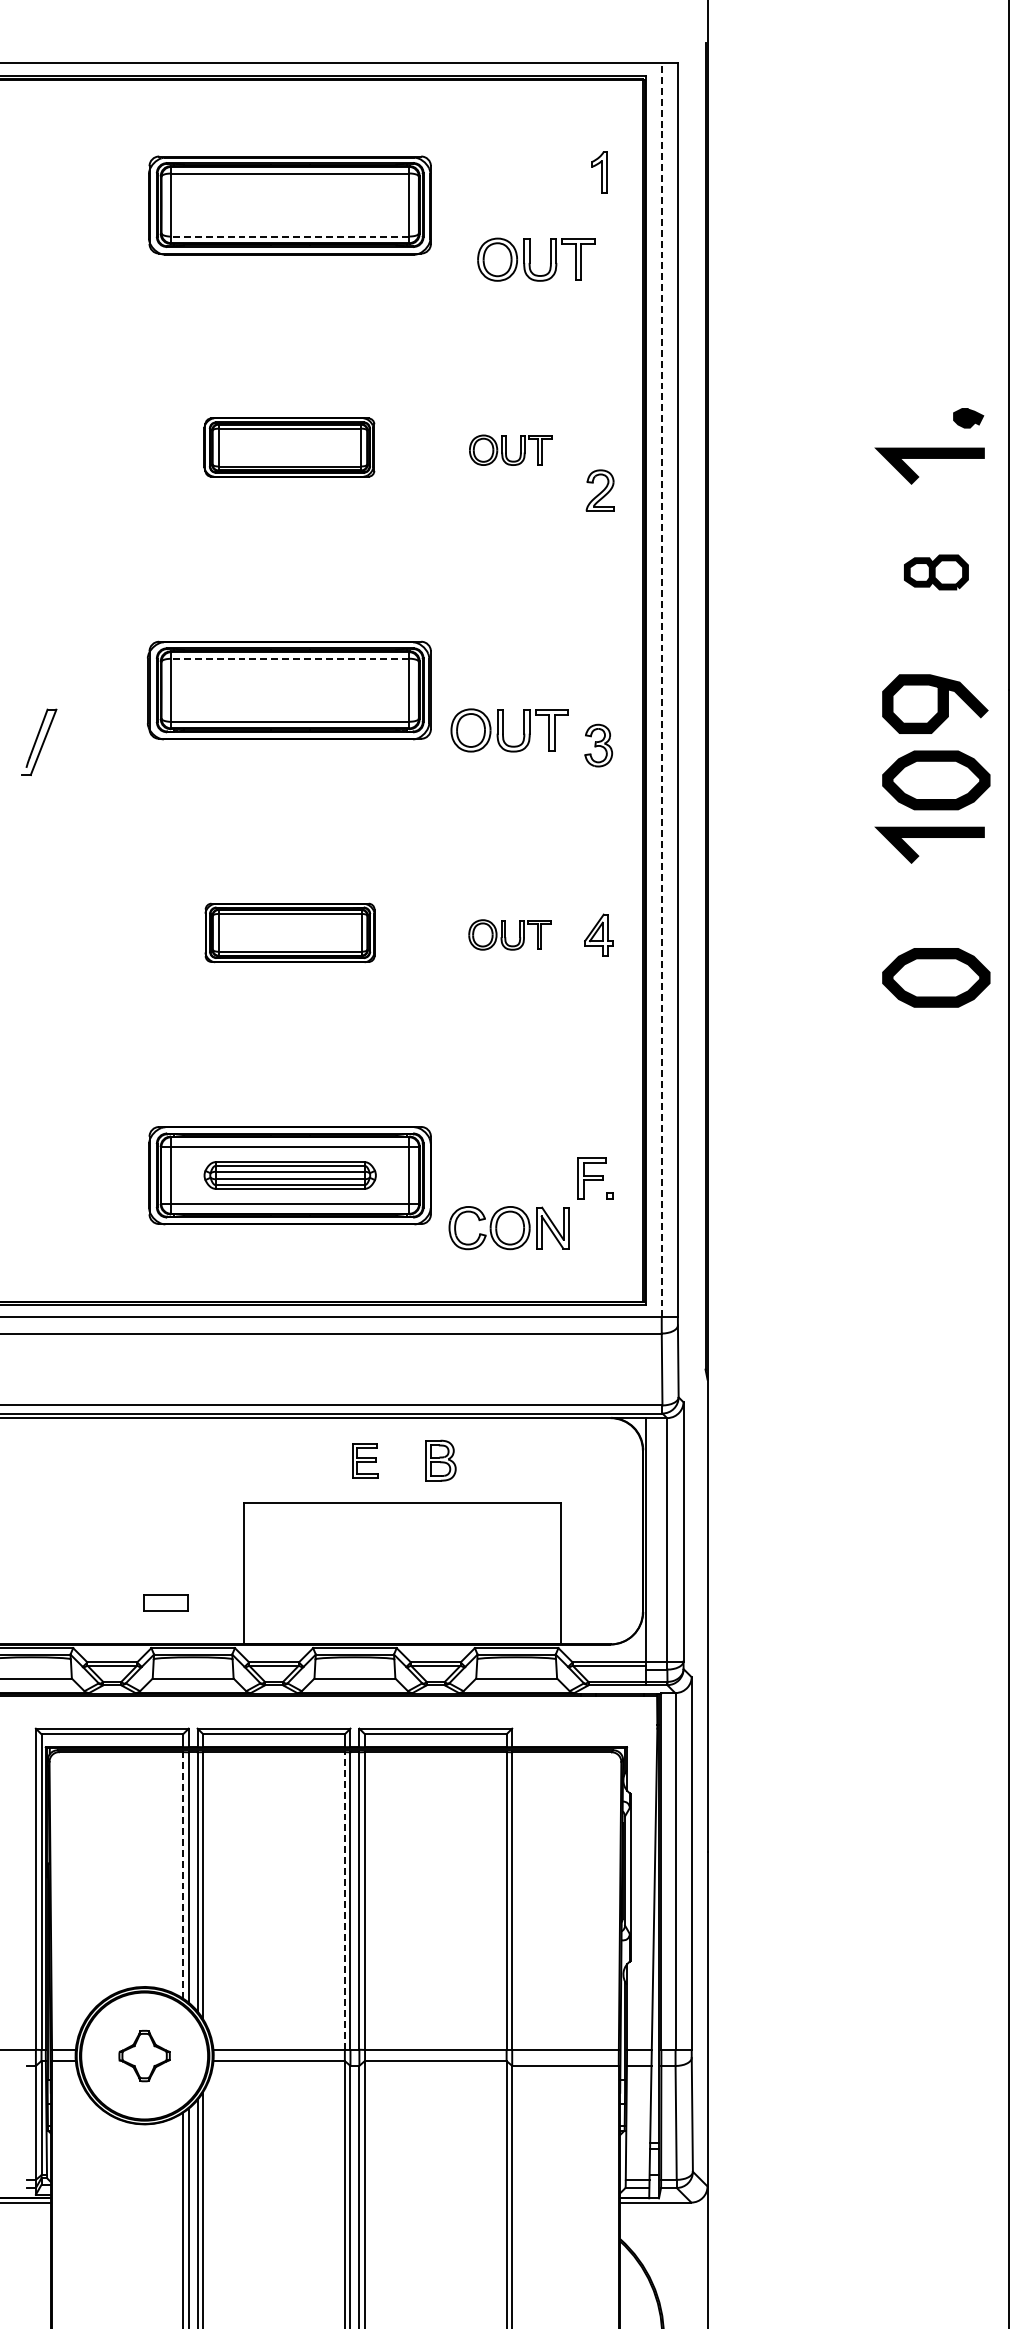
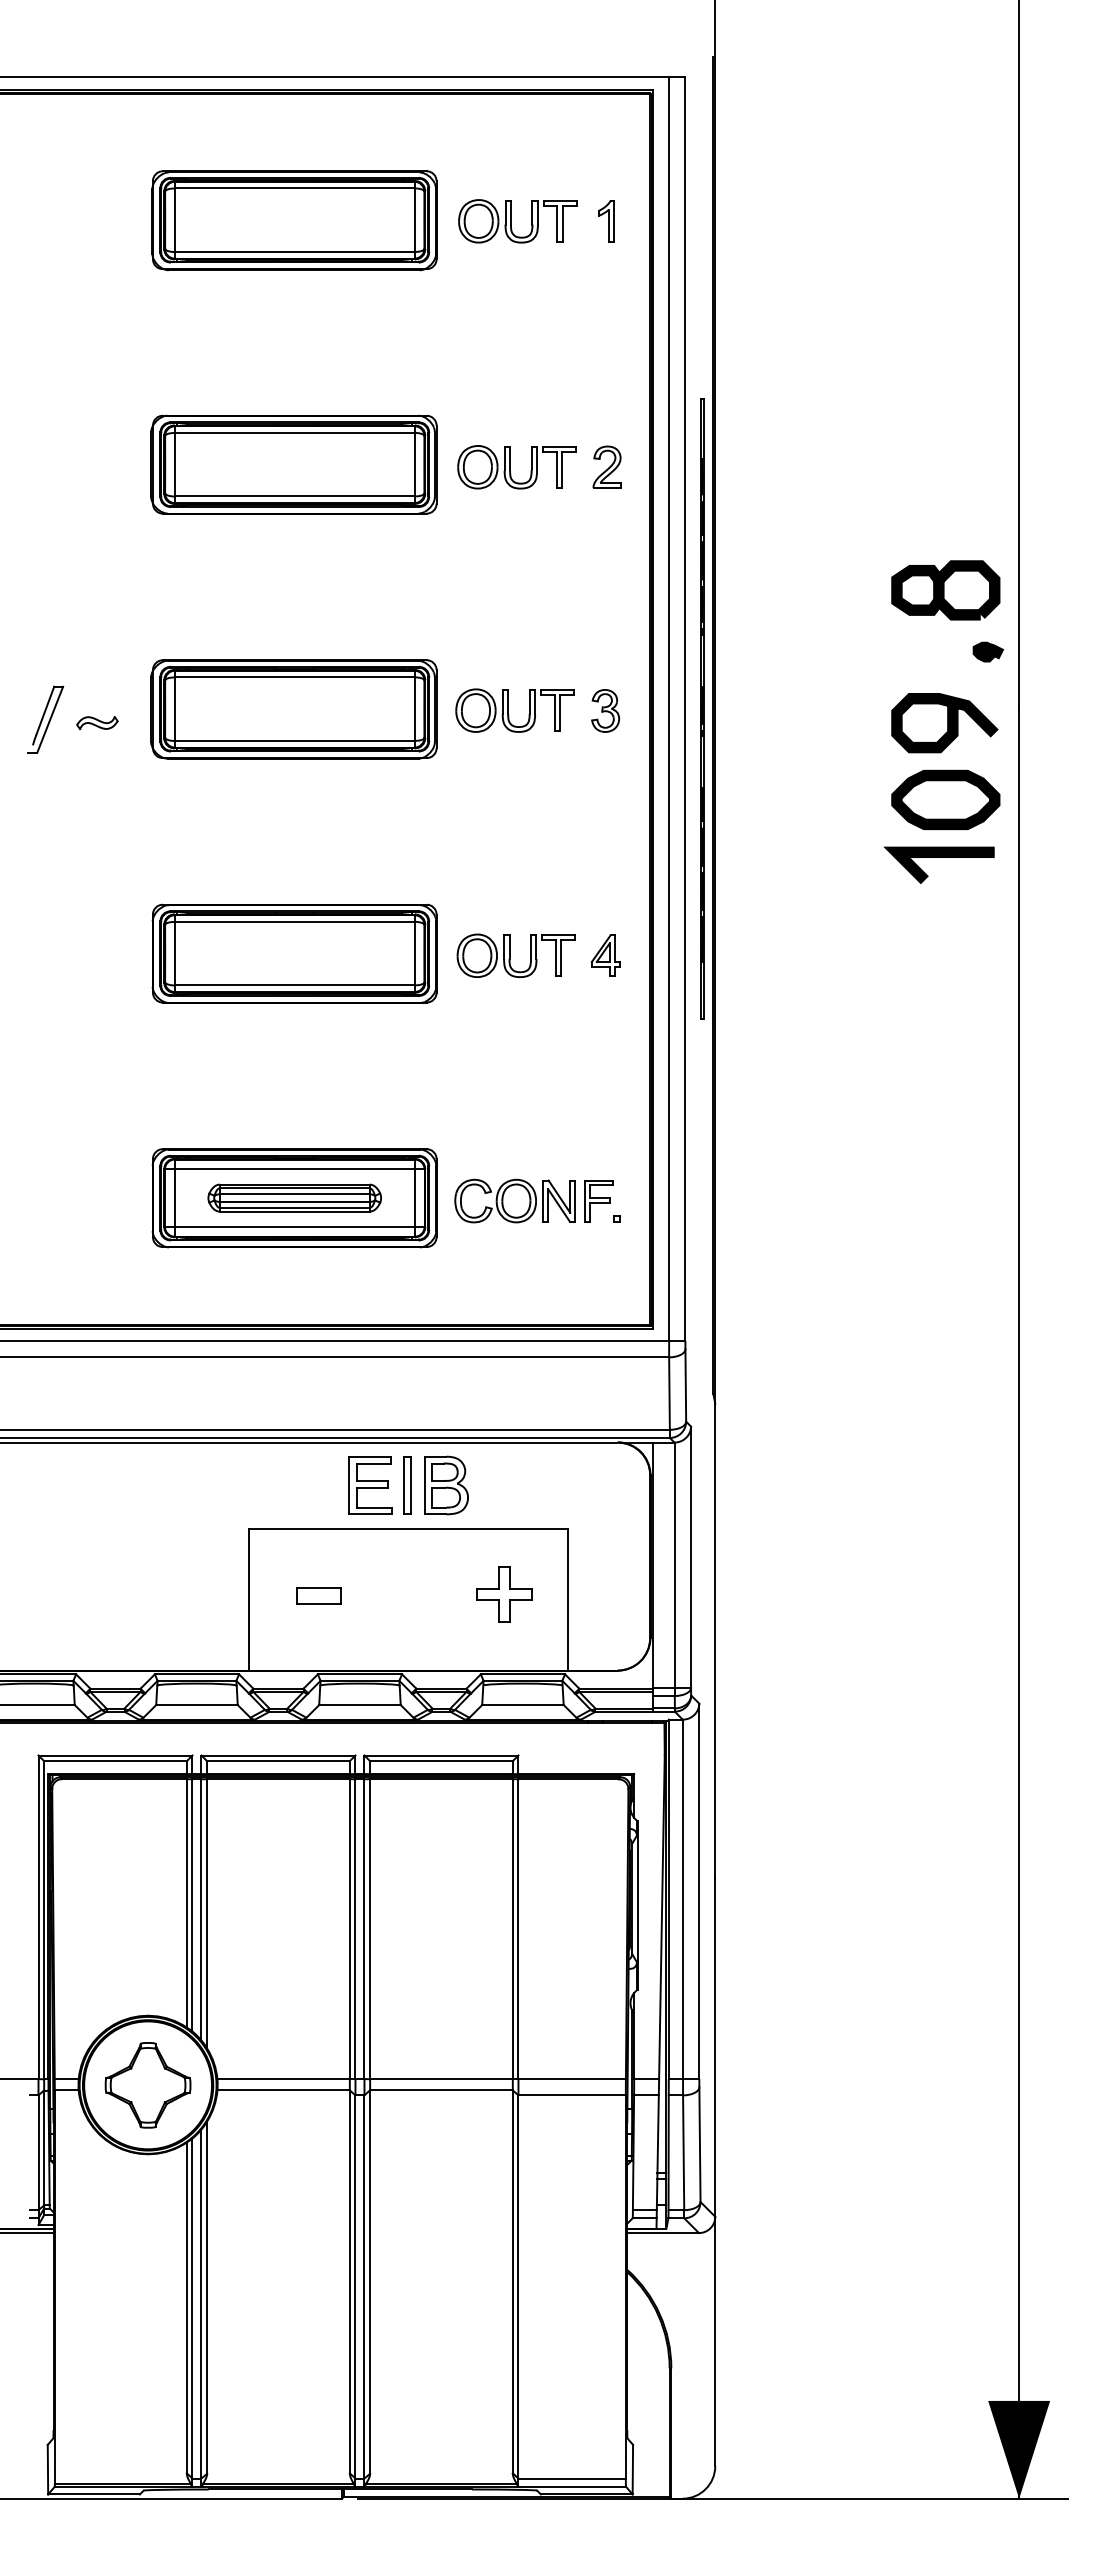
part: (599, 172) -> (606, 221), moved
line: (289, 237) -> (294, 252), dashed -> solid
part: (536, 259) -> (517, 221), moved
part: (967, 417) -> (987, 651), moved
part: (288, 447) -> (293, 464), size x1.67
part: (510, 450) -> (516, 467), size x1.43
line: (929, 458) -> (938, 475), removed
part: (599, 490) -> (606, 466), moved
part: (936, 572) -> (945, 590), size x1.67
line: (289, 658) -> (294, 677), dashed -> solid
line: (694, 689) -> (702, 708), added
line: (662, 690) -> (669, 709), dashed -> solid
part: (94, 704) -> (97, 723), added
part: (509, 730) -> (514, 710), moved
part: (38, 742) -> (45, 719), moved
part: (598, 745) -> (605, 710), moved
part: (289, 932) -> (294, 953), size x1.67
part: (509, 934) -> (515, 955), size x1.43
part: (936, 977) -> (945, 998), removed
part: (508, 1227) -> (514, 1200), moved
part: (365, 1460) -> (370, 1485), size x1.67
part: (402, 1460) -> (407, 1485), added
part: (440, 1460) -> (446, 1485), size x1.43
part: (498, 1568) -> (504, 1594), added
part: (165, 1602) -> (318, 1595), moved
line: (182, 1874) -> (186, 1902), dashed -> solid
line: (344, 1901) -> (349, 1929), dashed -> solid
part: (144, 2056) -> (147, 2085), size x1.67

